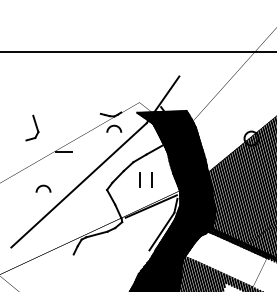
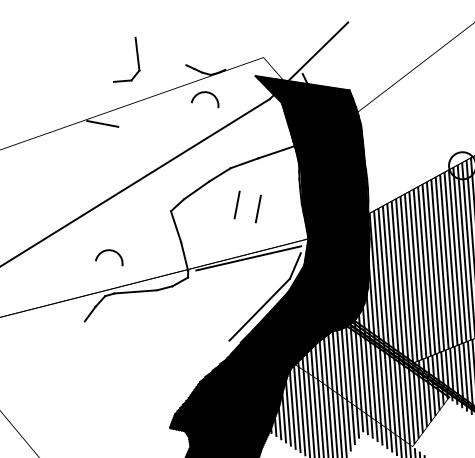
part: (32, 127) -> (129, 59), moved
arc: (43, 186) -> (111, 251), moved
hatch: (219, 256) -> (359, 377), added

